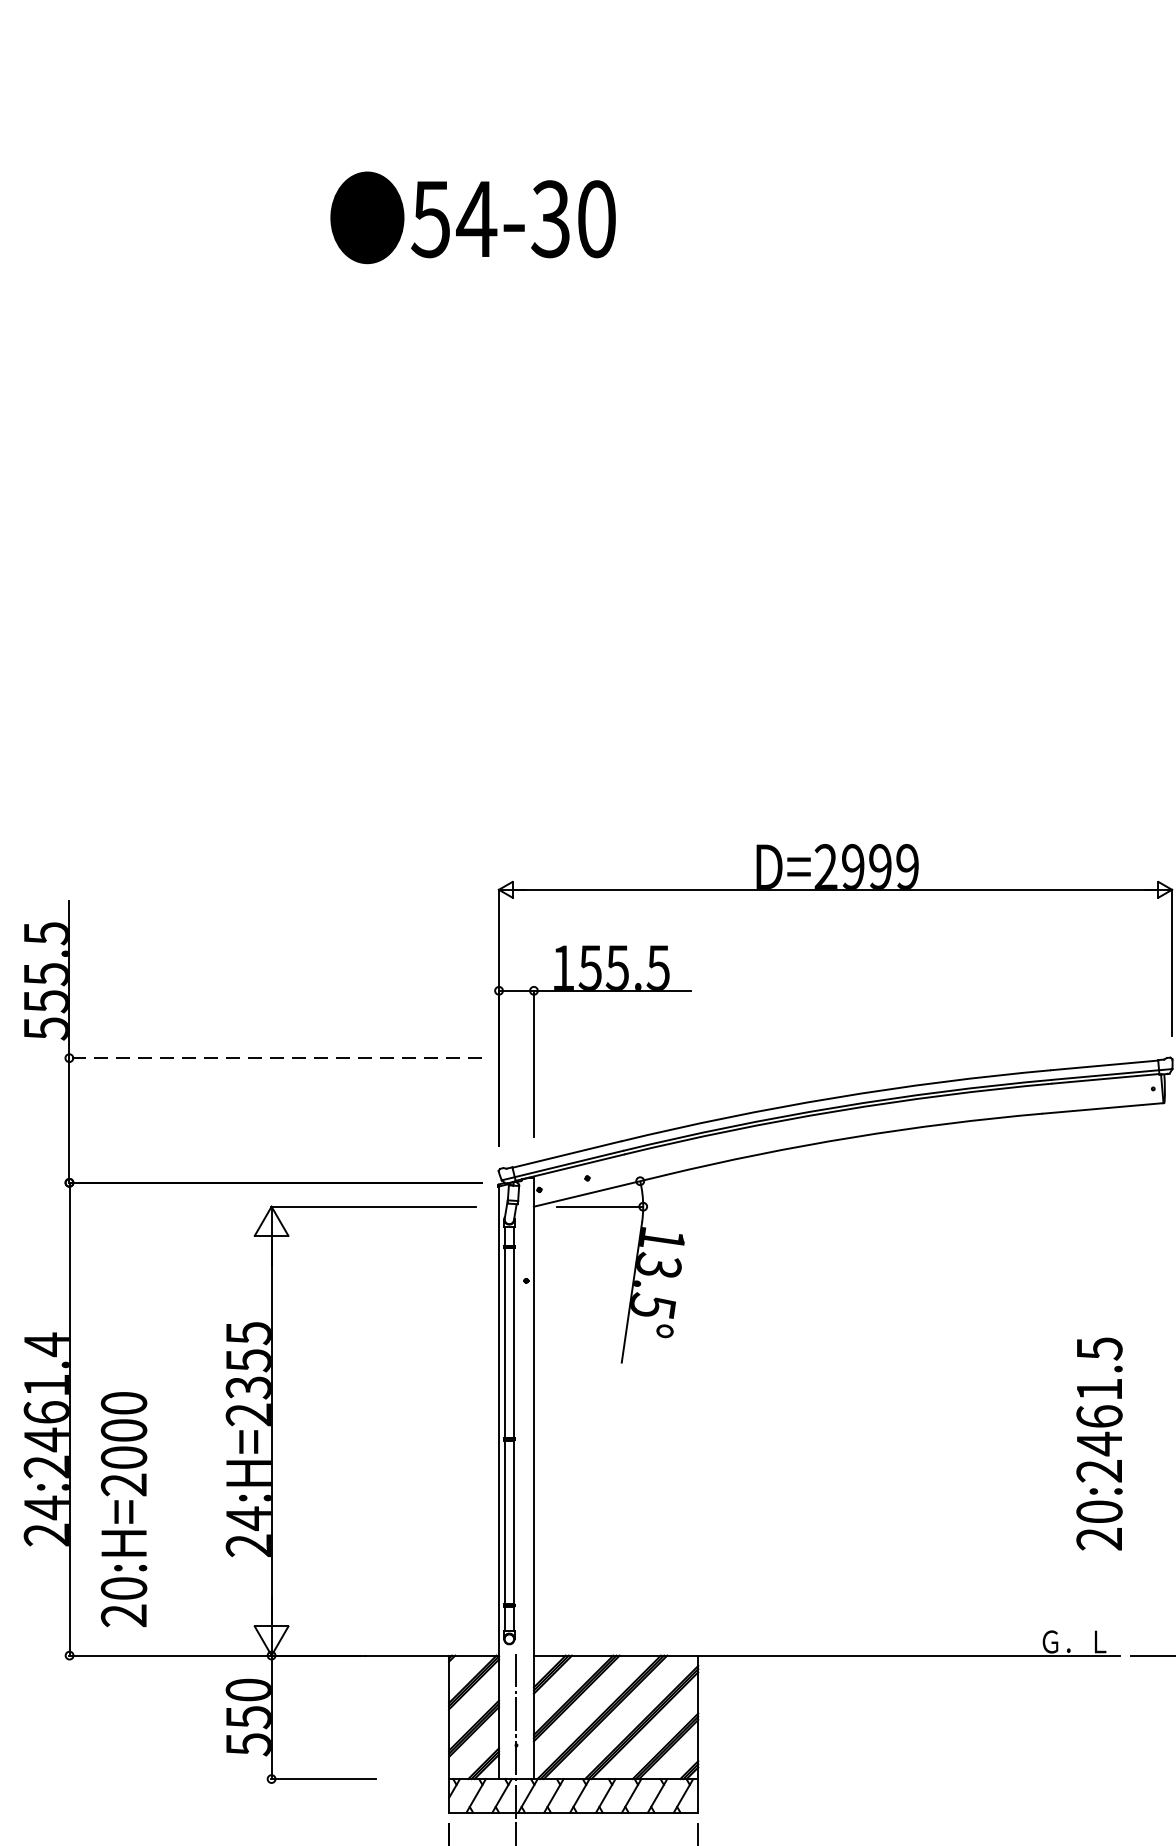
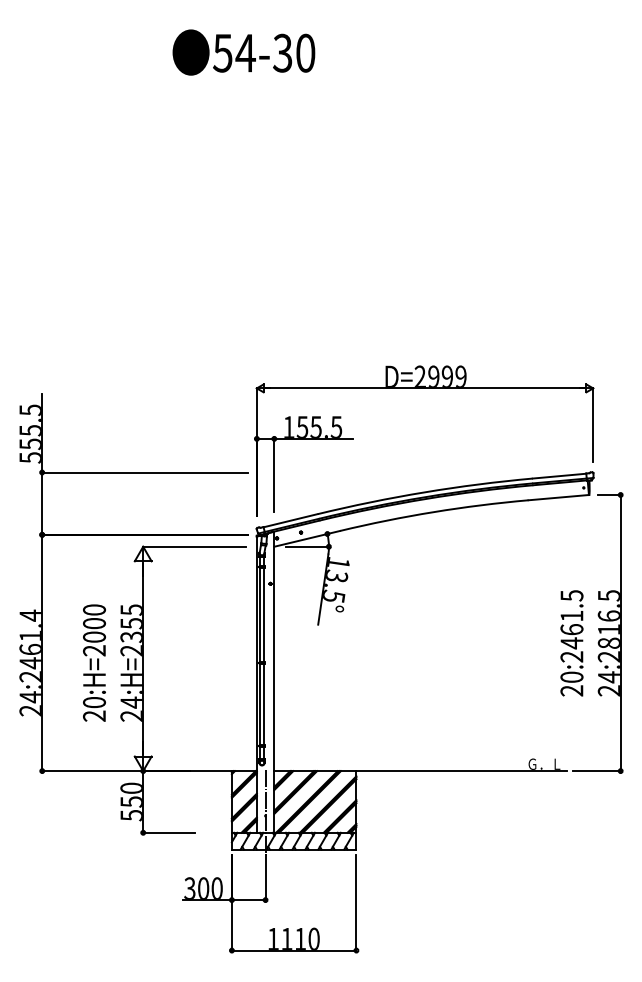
line: (274, 1058) -> (144, 472), dashed -> solid
text: (1098, 1444) -> (571, 643), moved
text: (124, 1508) -> (94, 662), moved

